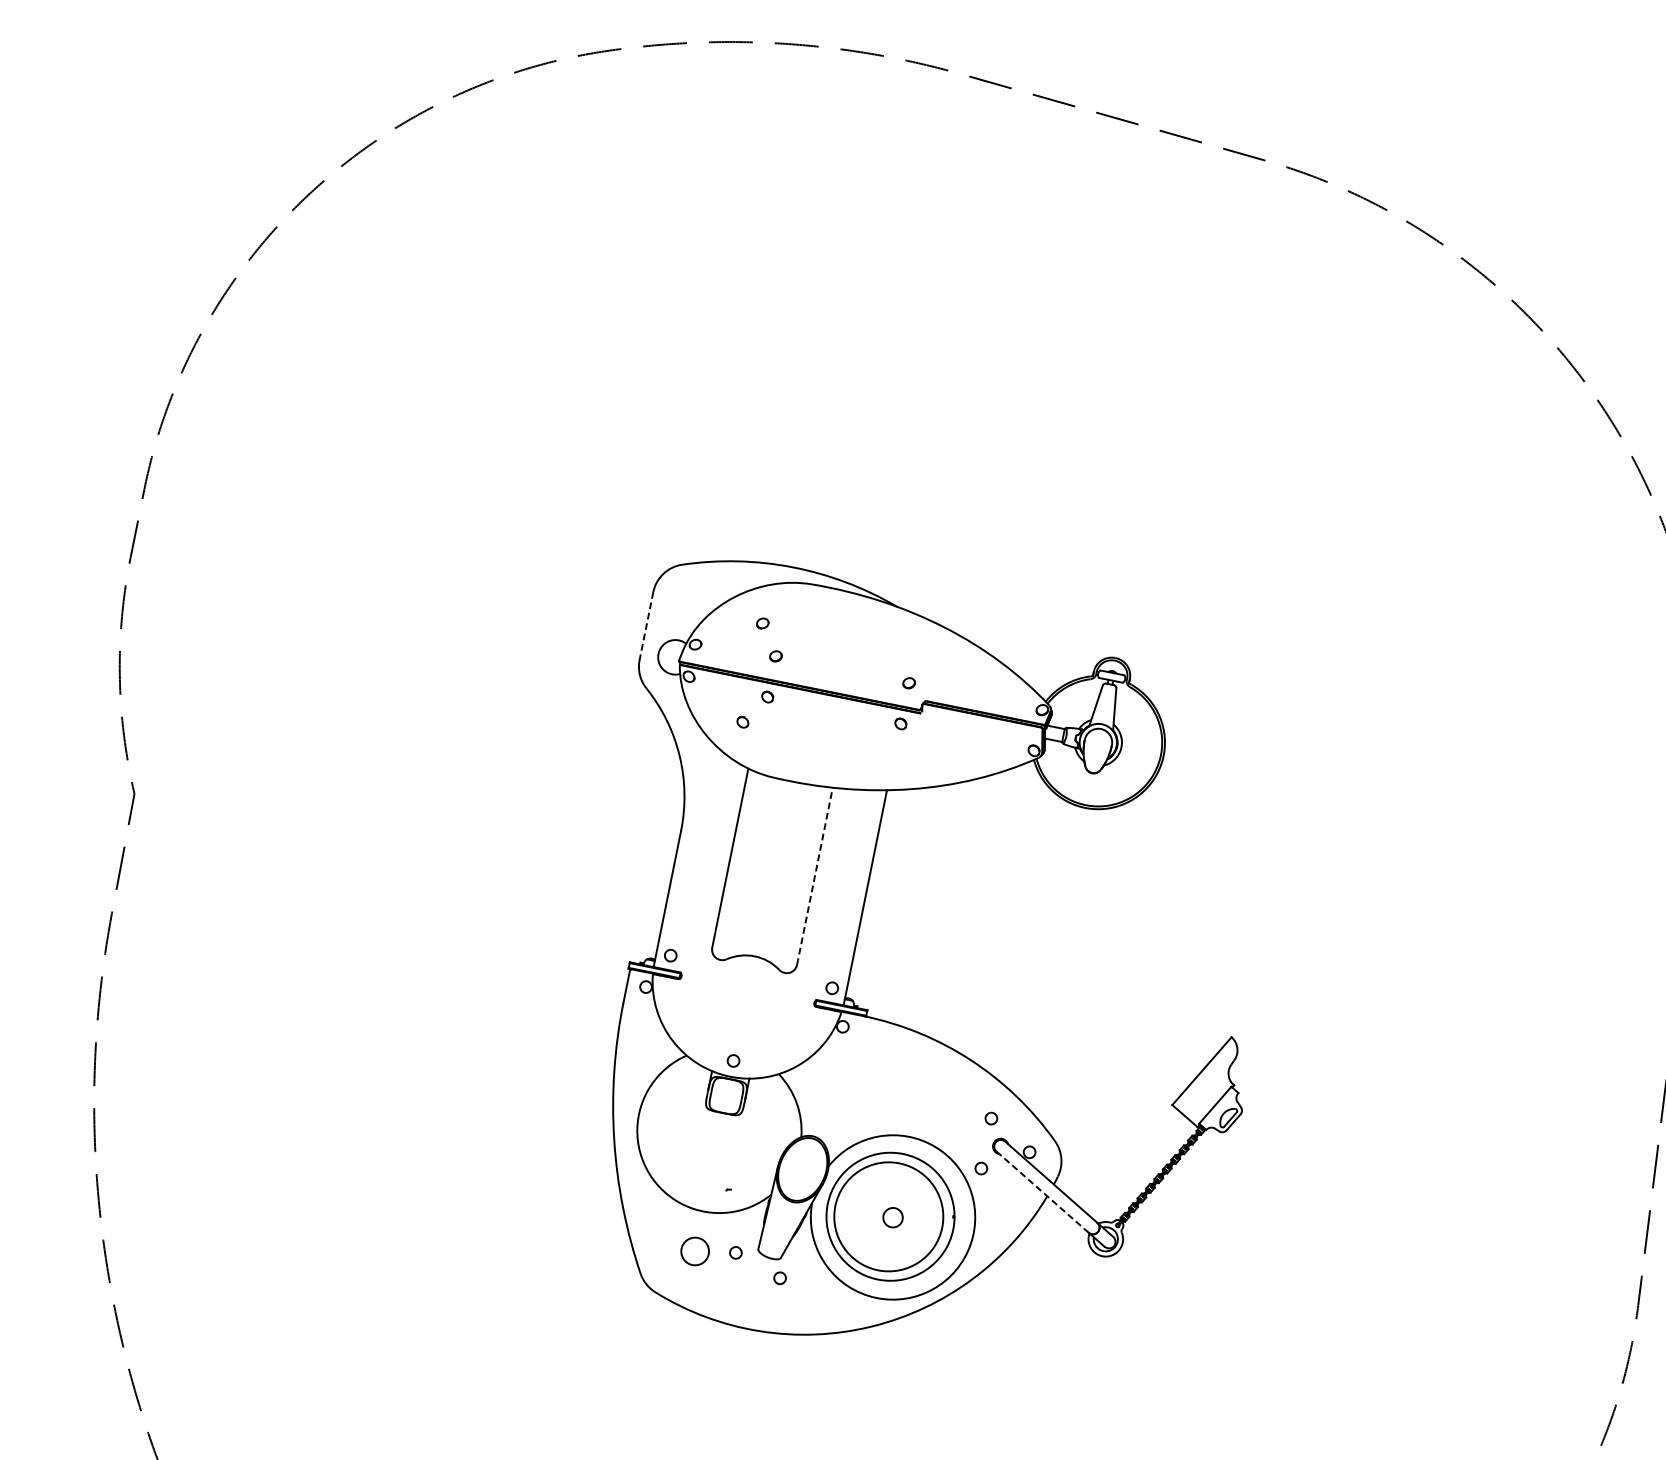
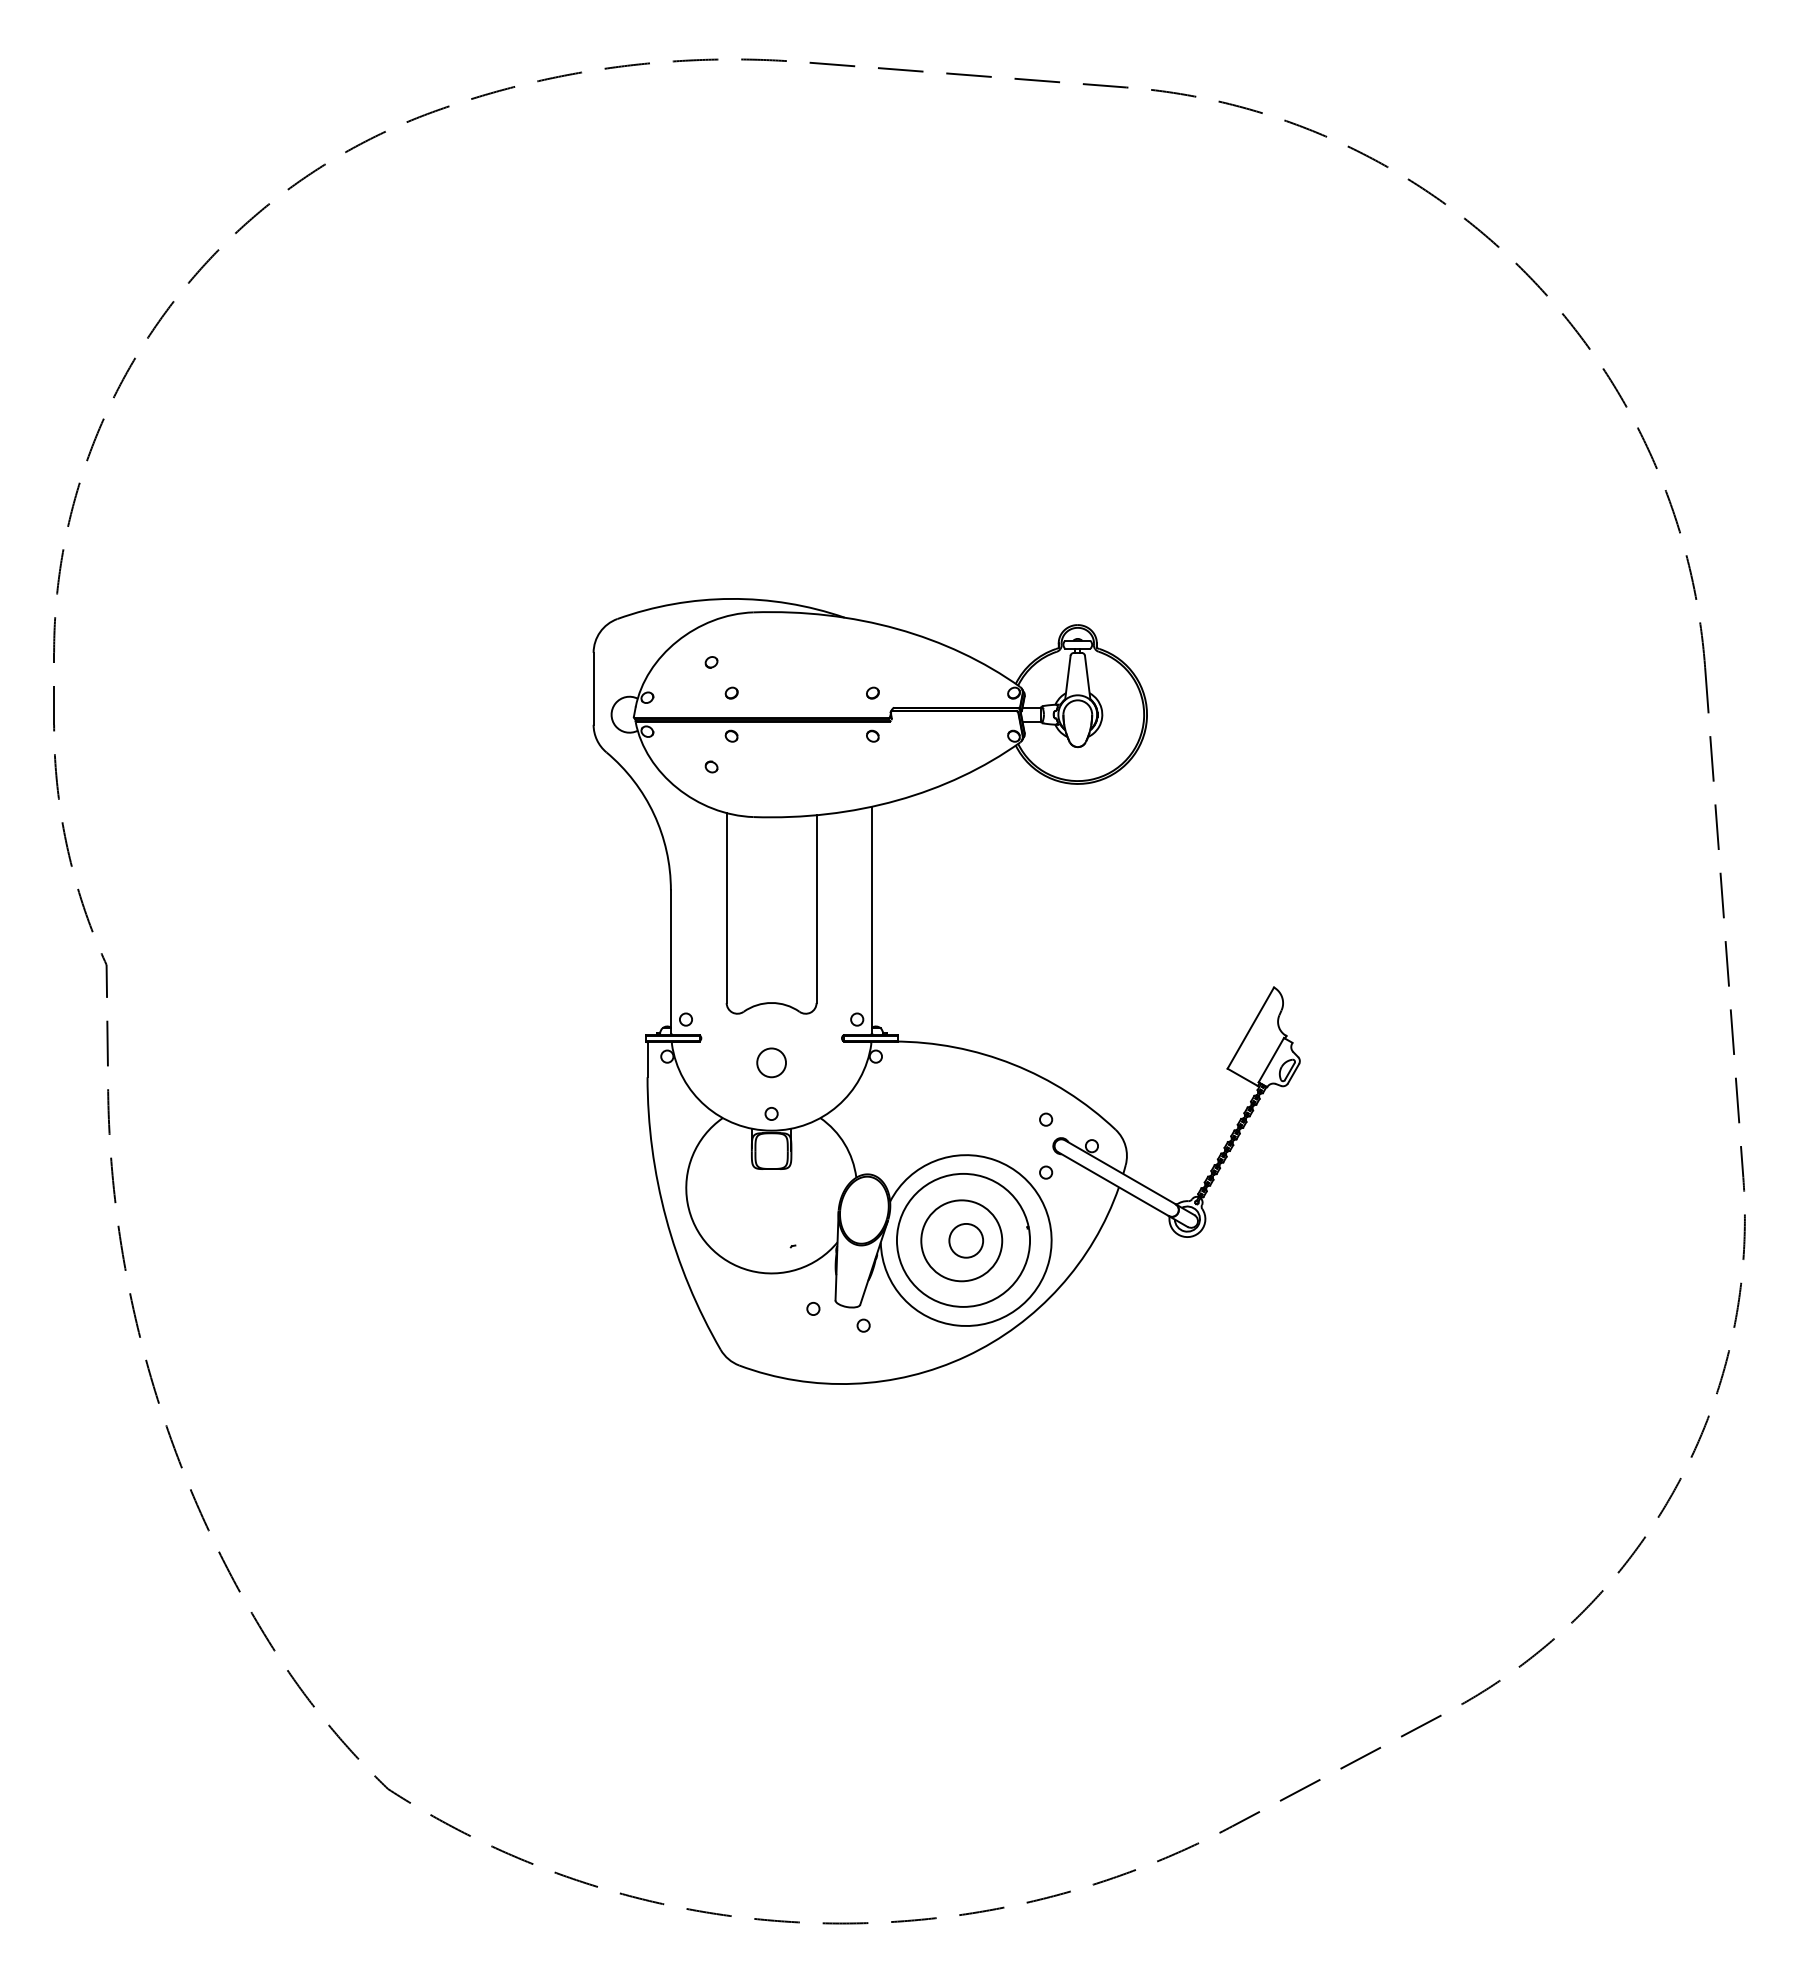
line: (646, 625) -> (593, 688), dashed -> solid
line: (814, 876) -> (816, 909), dashed -> solid
line: (1042, 1192) -> (1113, 1184), dashed -> solid
circle: (888, 1216) -> (961, 1240), size x0.71
circle: (893, 1217) -> (966, 1240), size x1.67
circle: (695, 1251) -> (771, 1062), moved

